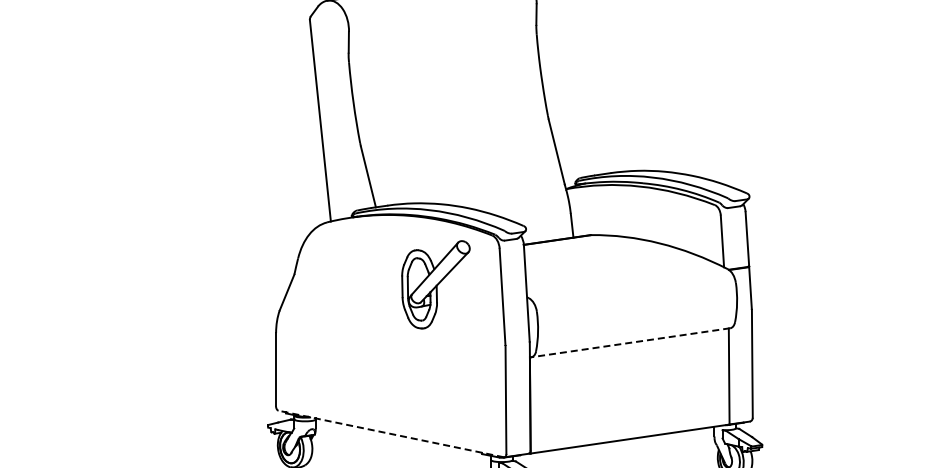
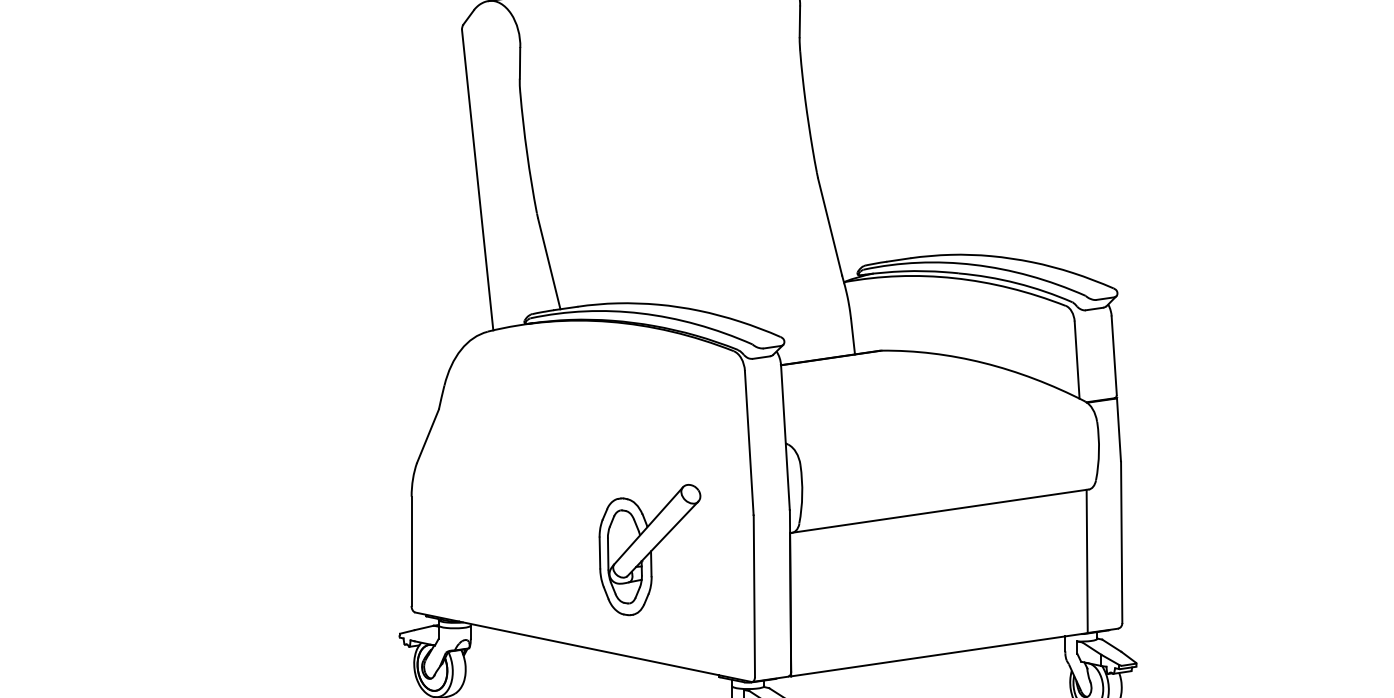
part: (435, 284) -> (649, 549), moved
line: (630, 342) -> (940, 510), dashed -> solid
line: (390, 433) -> (582, 646), dashed -> solid

